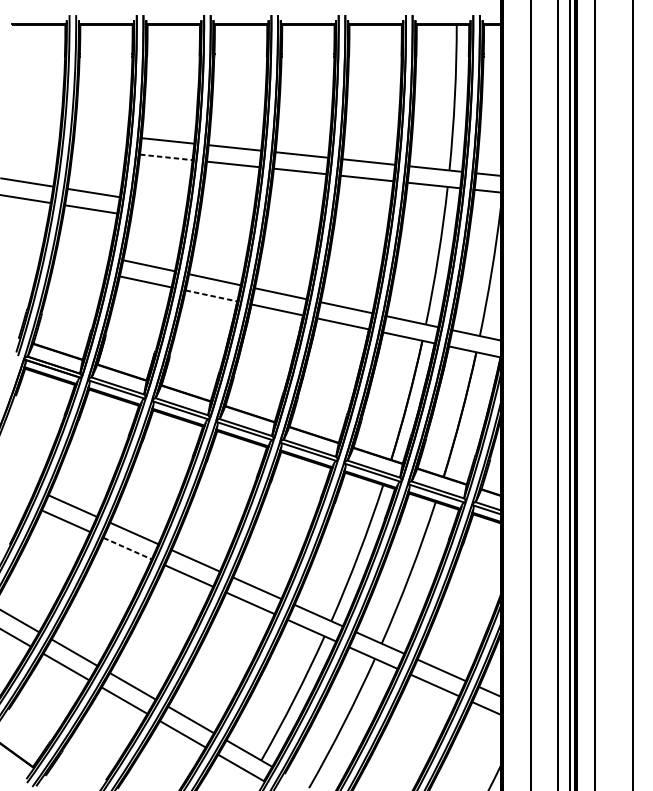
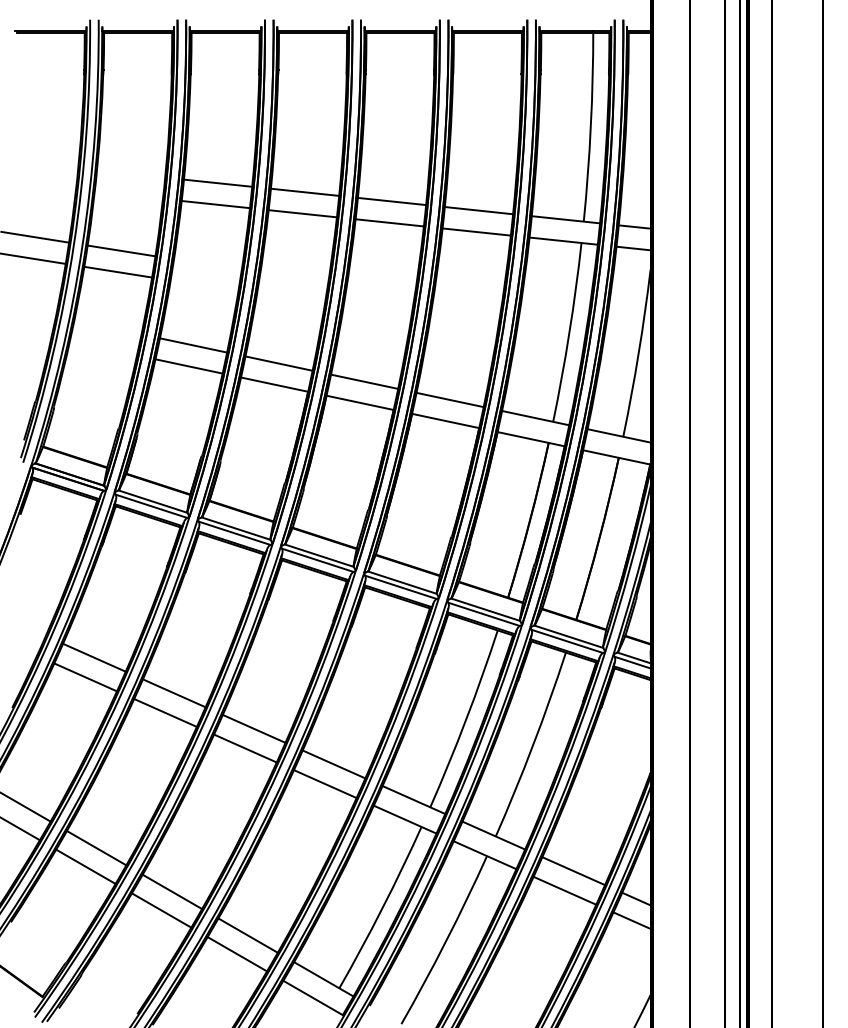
line: (166, 157) -> (216, 204), dashed -> solid
line: (212, 295) -> (275, 384), dashed -> solid
line: (128, 549) -> (166, 713), dashed -> solid

